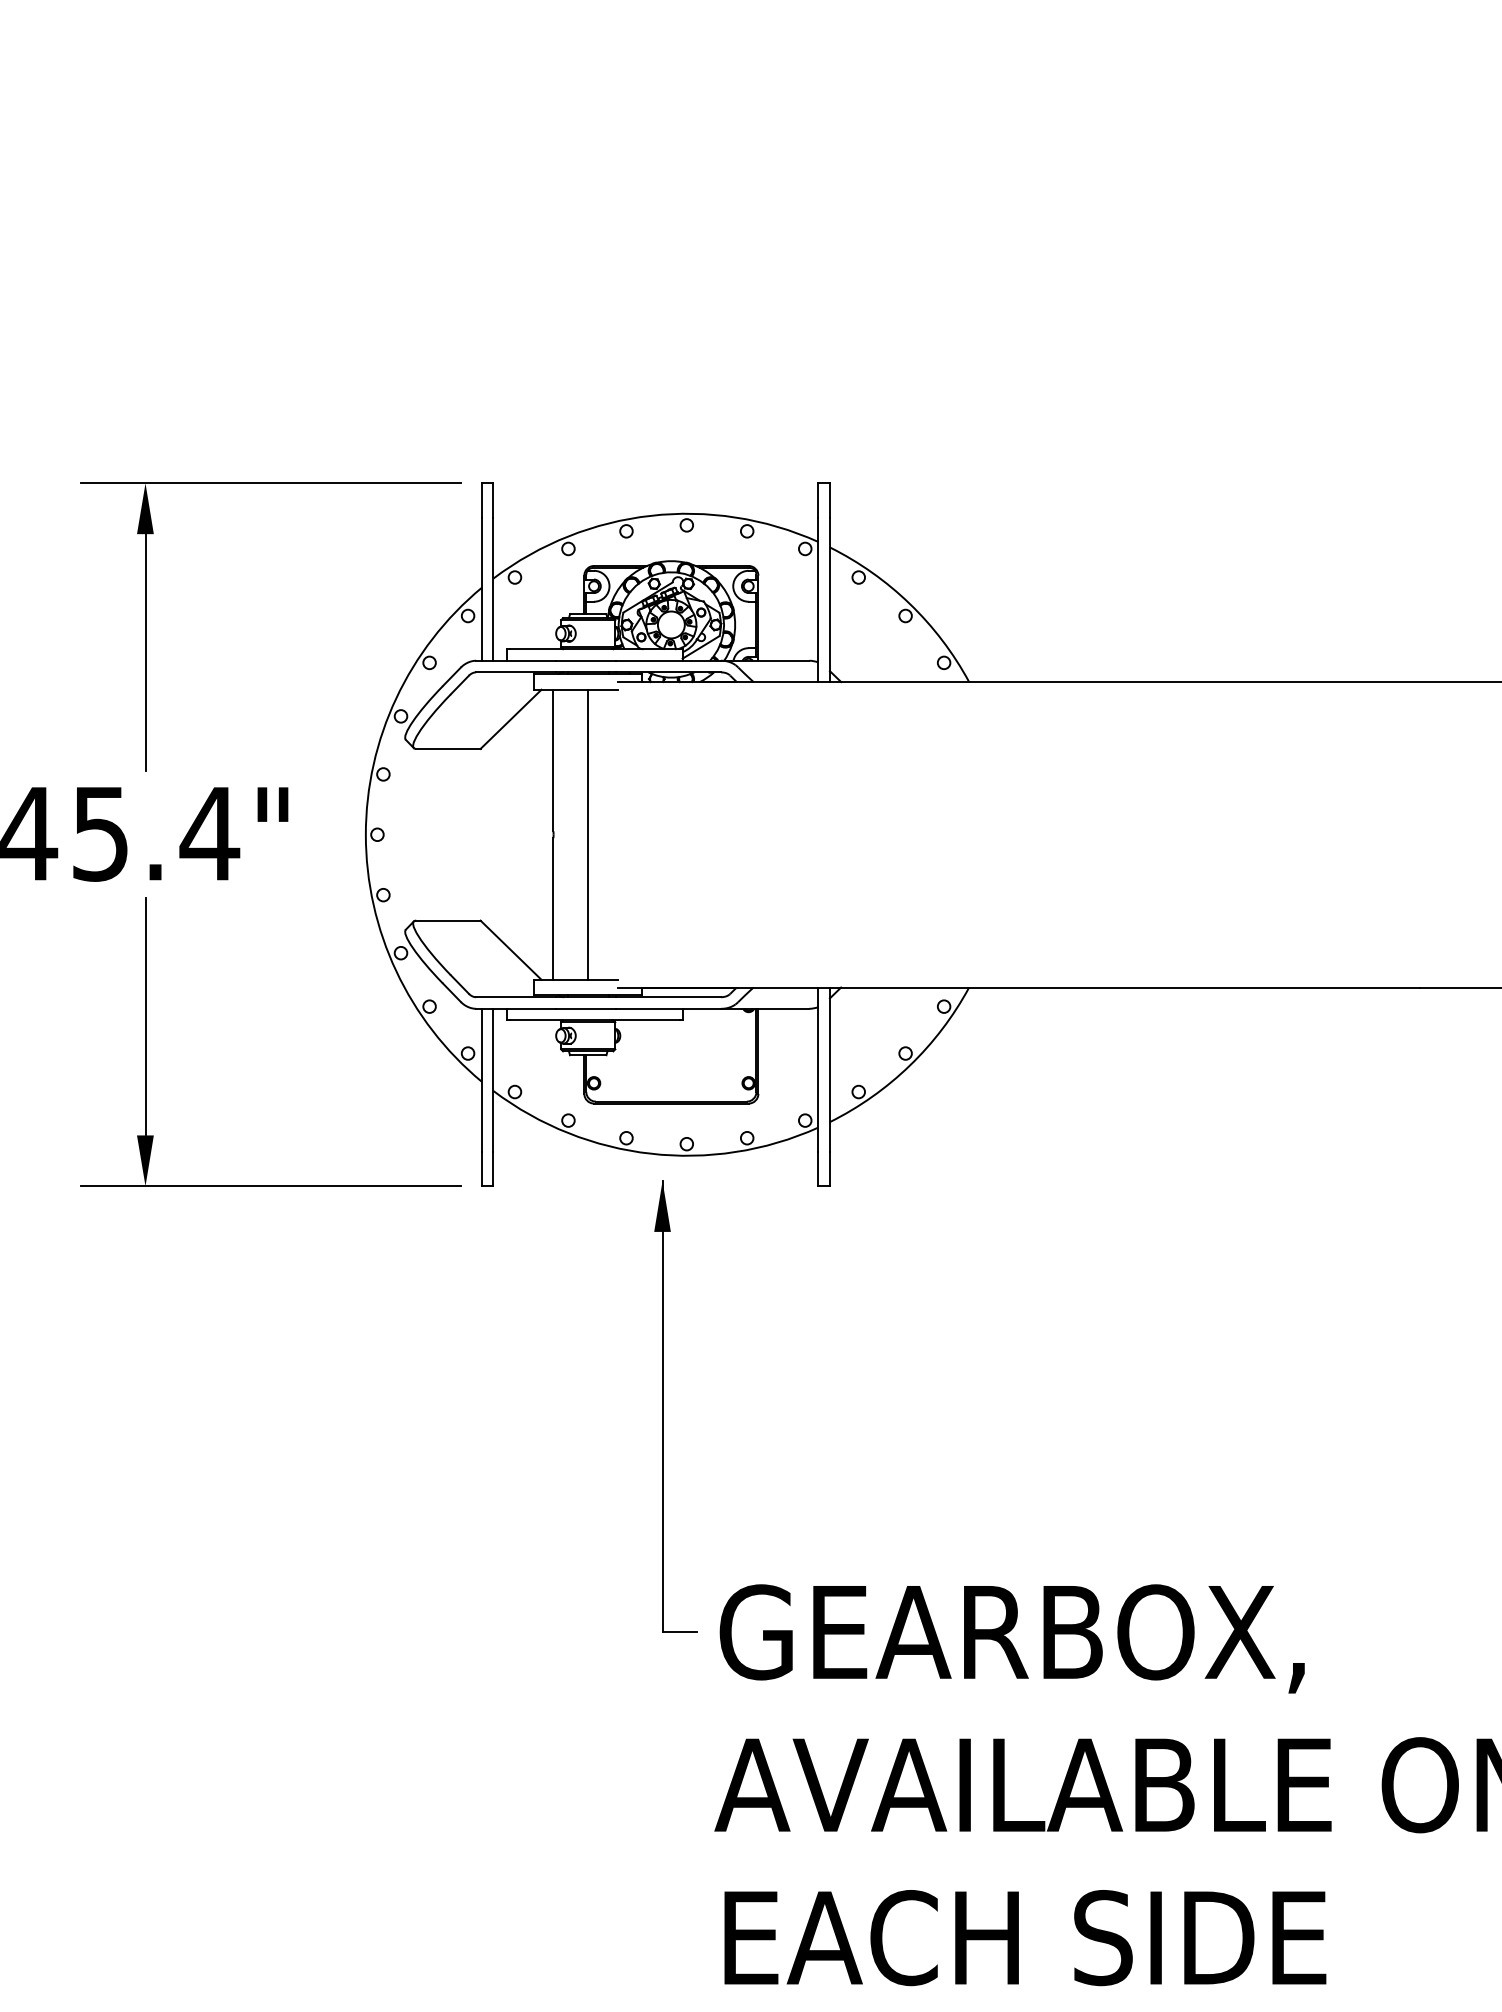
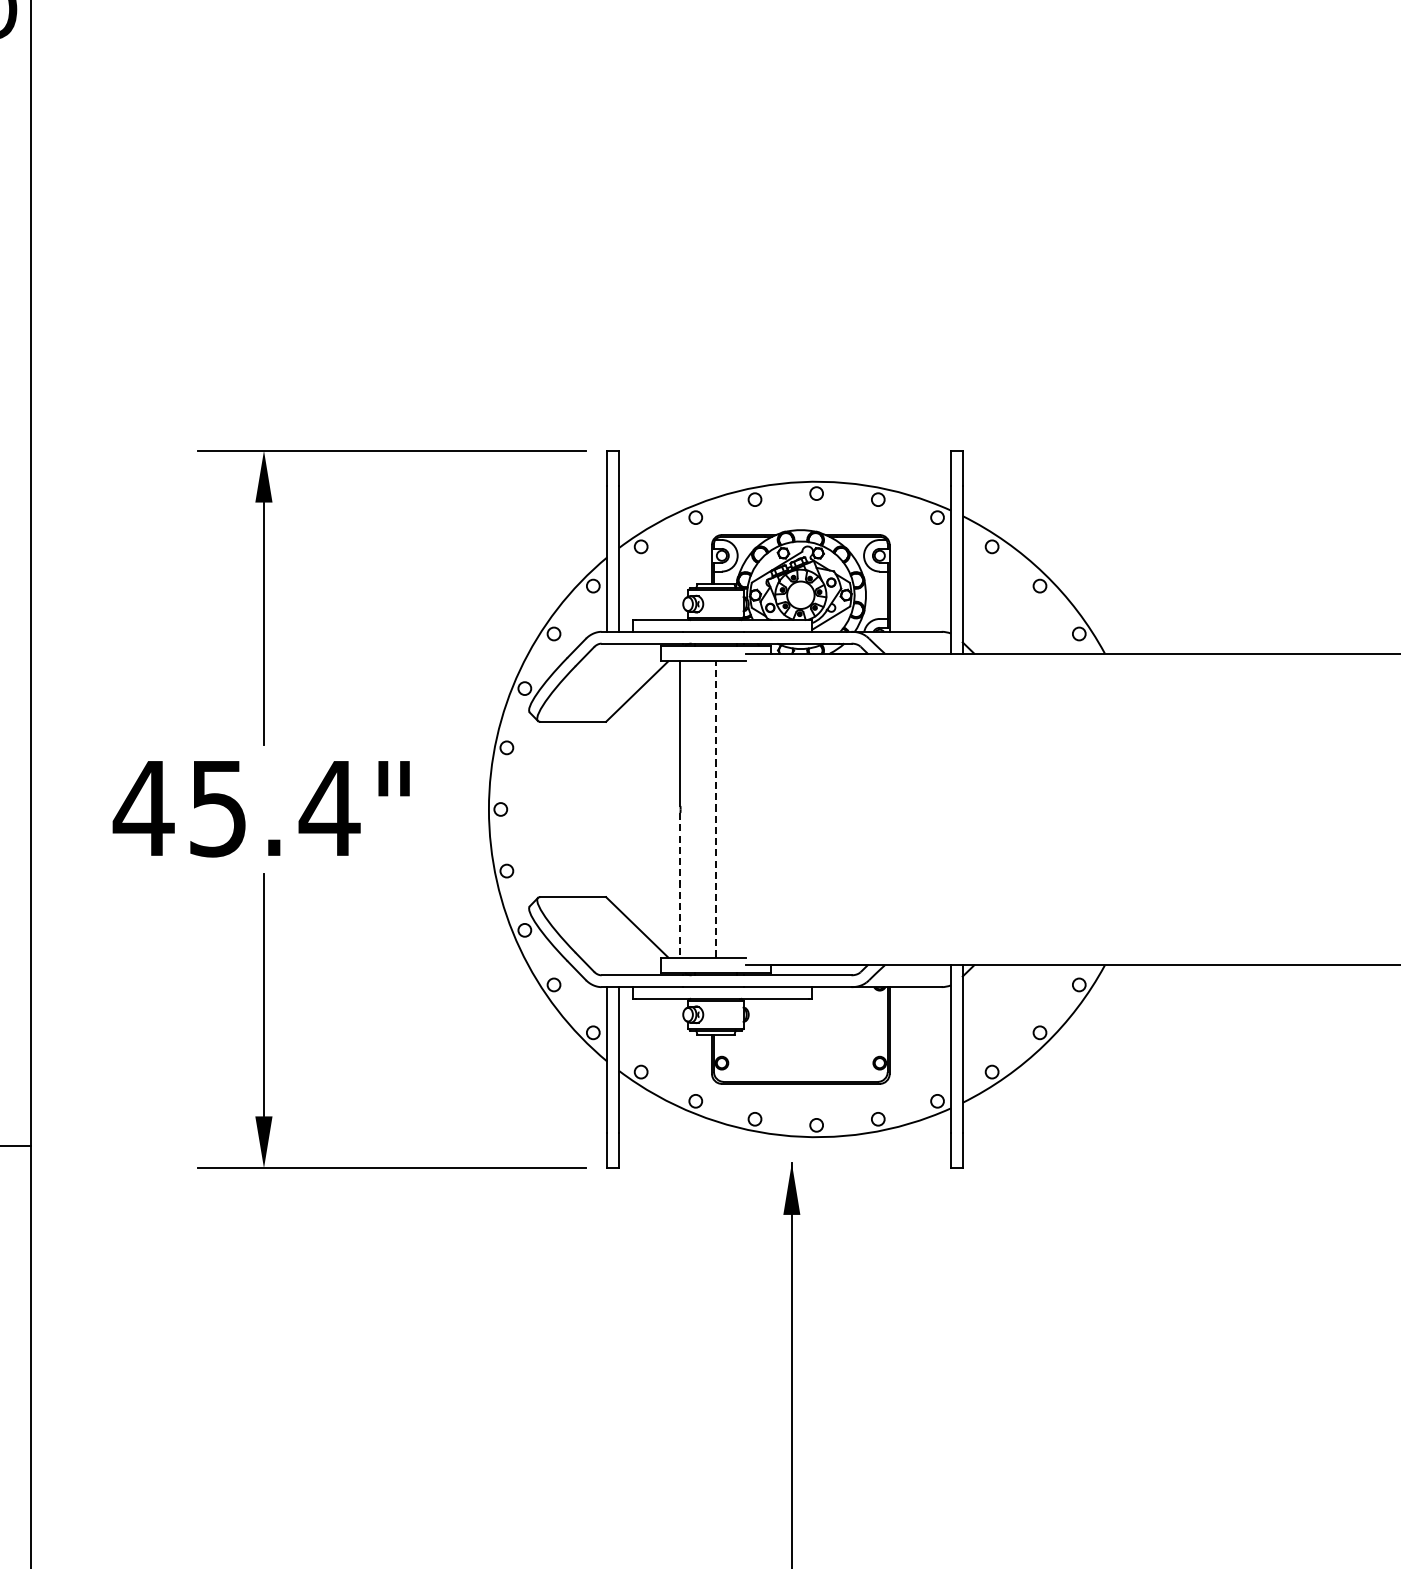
line: (588, 834) -> (716, 809), solid -> dashed
line: (553, 909) -> (680, 885), solid -> dashed

